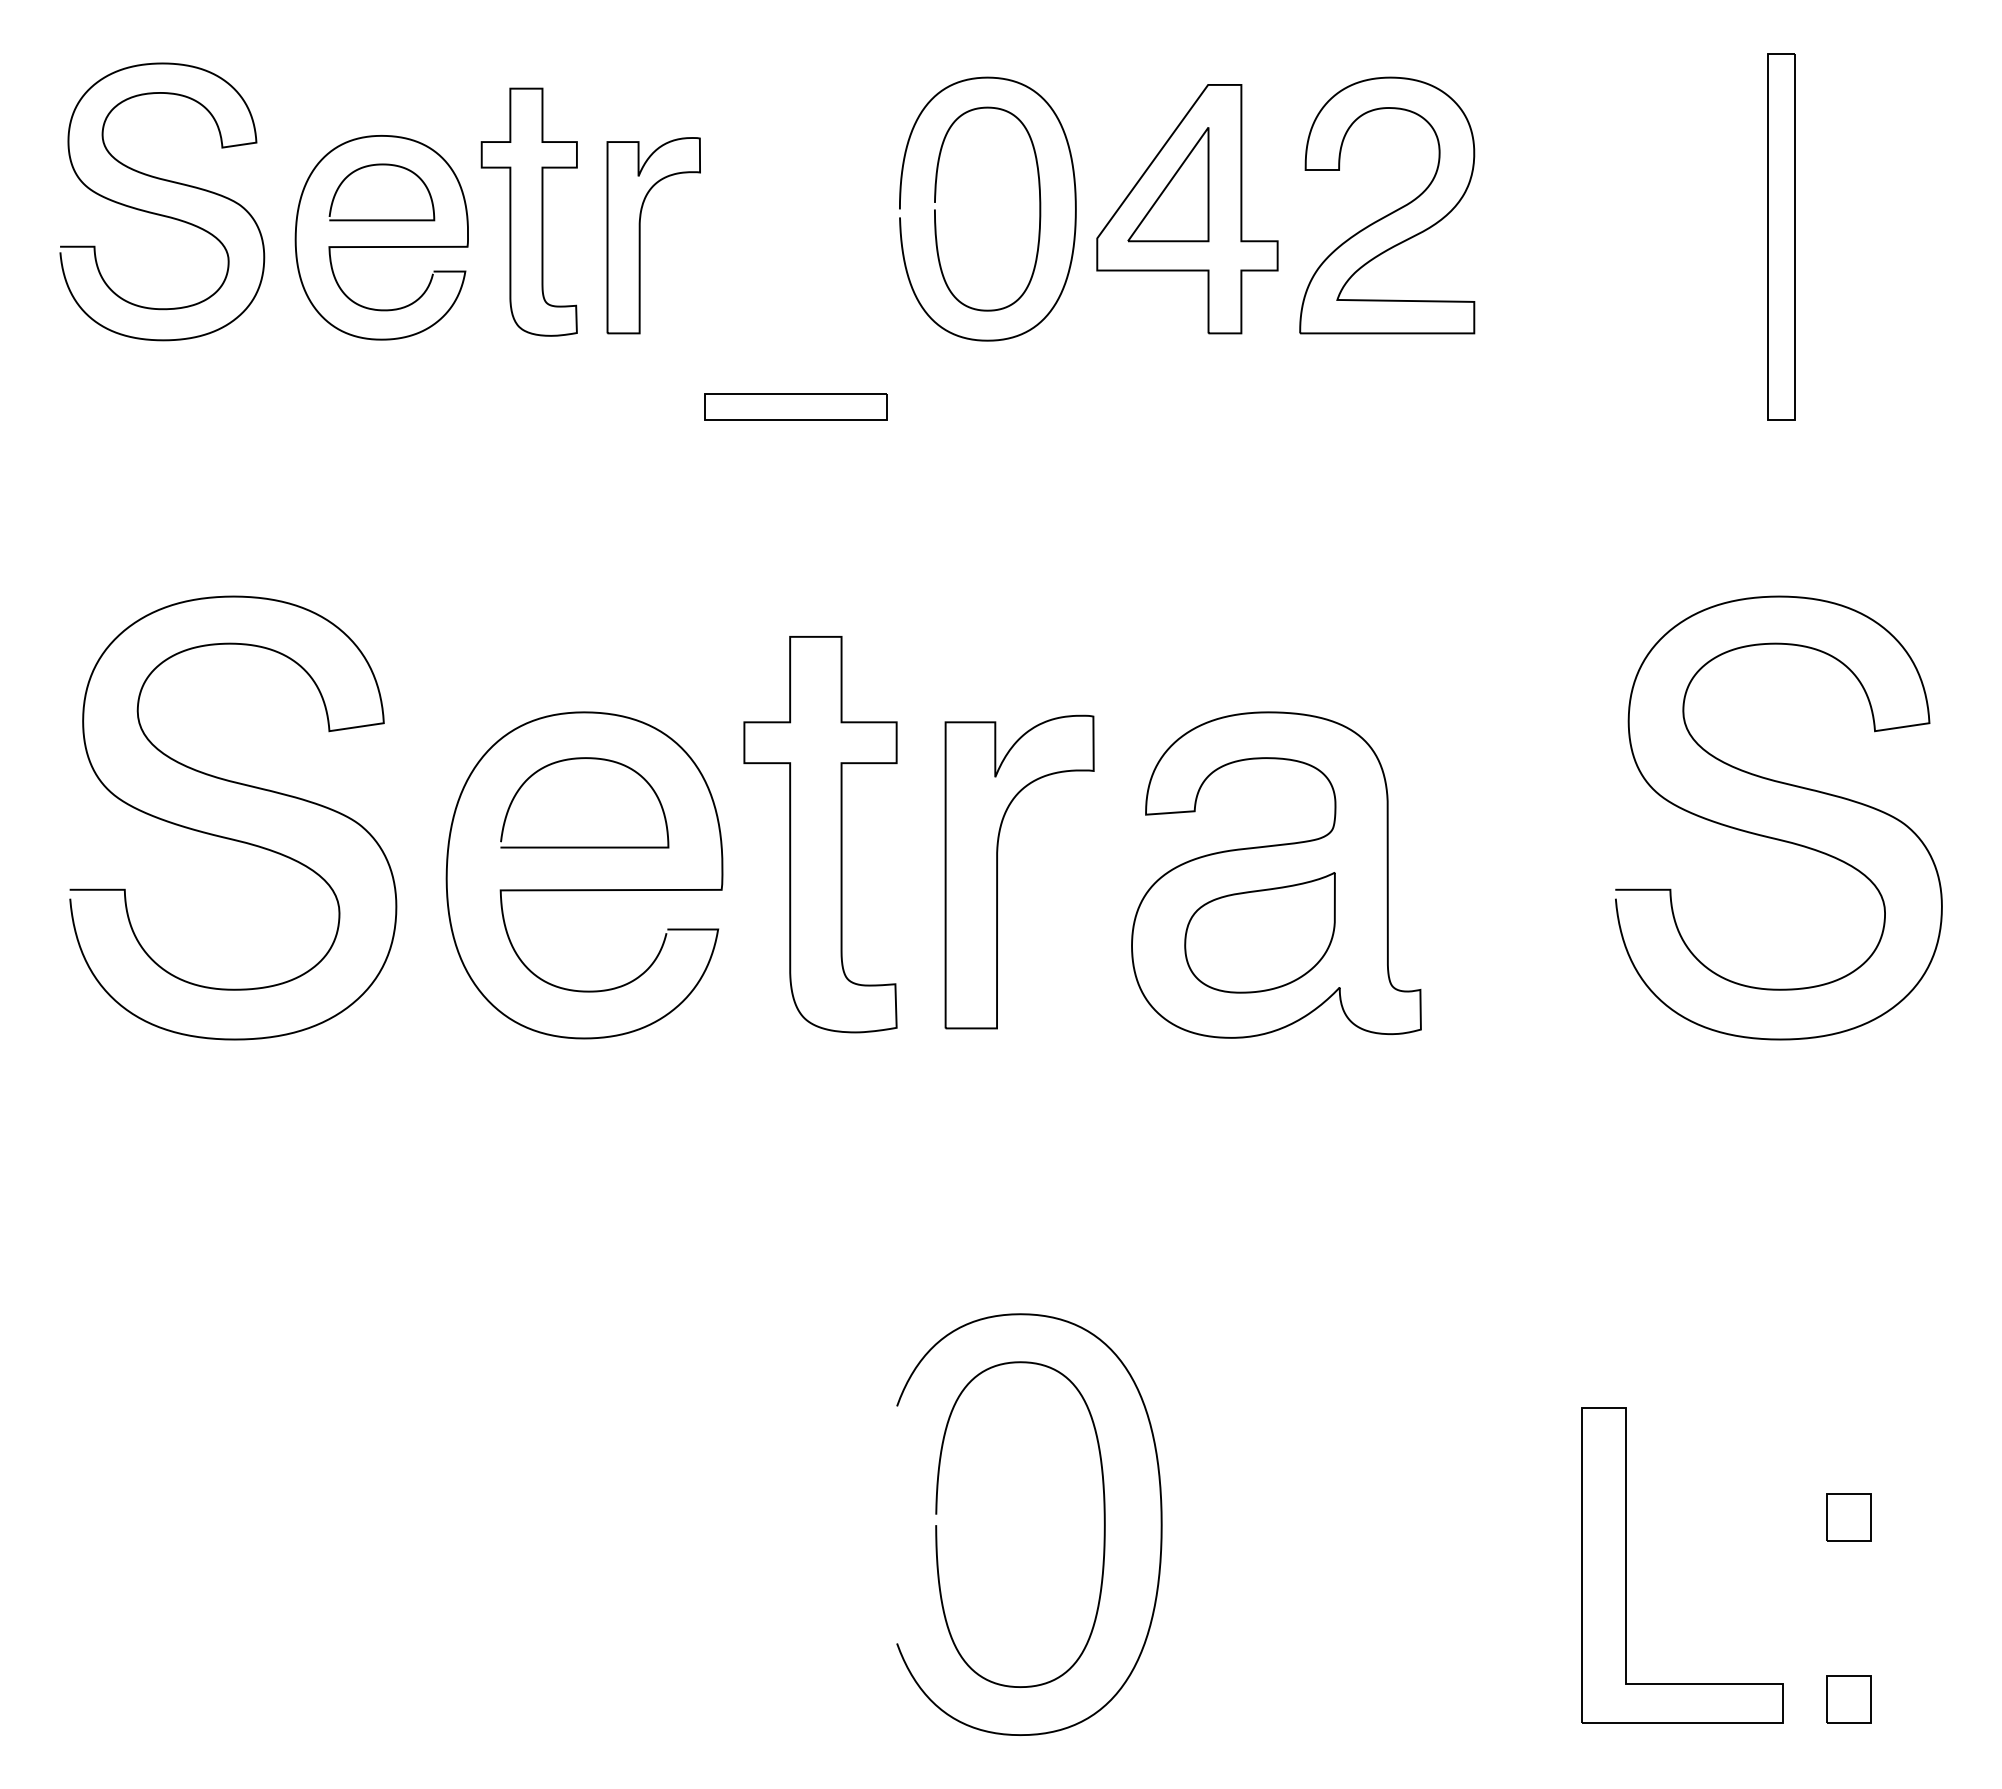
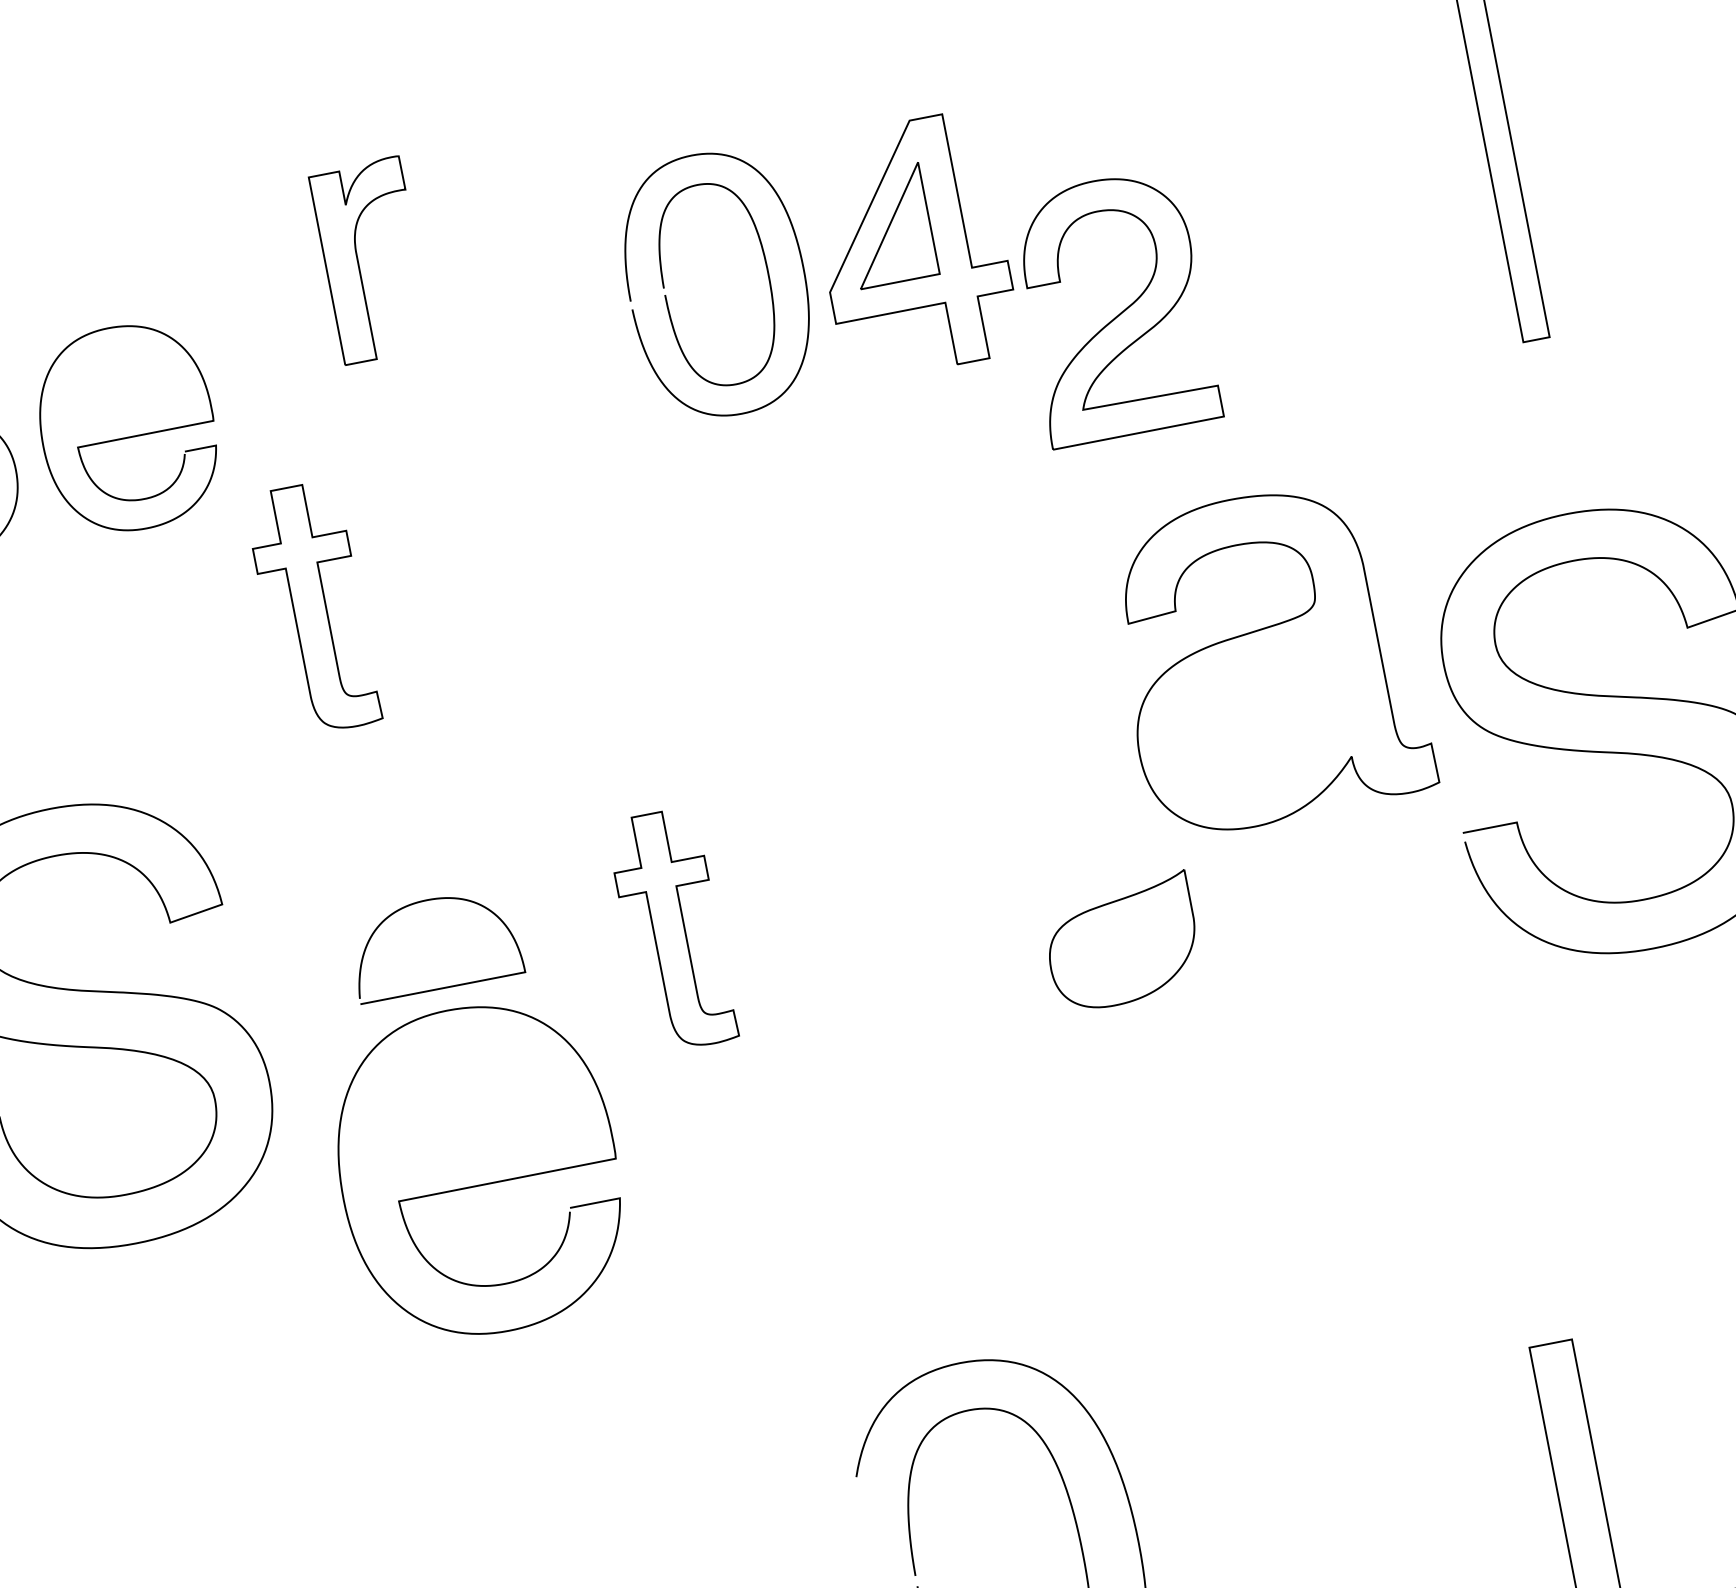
curve: (381, 165) -> (113, 357), removed
part: (528, 211) -> (312, 608), moved
part: (1390, 212) -> (1118, 313), moved
part: (640, 235) -> (358, 262), moved
part: (795, 406) -> (565, 515), removed
part: (820, 834) -> (672, 930), size x0.6
part: (997, 871) -> (852, 932), removed
part: (1276, 874) -> (1268, 657), moved
curve: (584, 889) -> (481, 1184), moved

